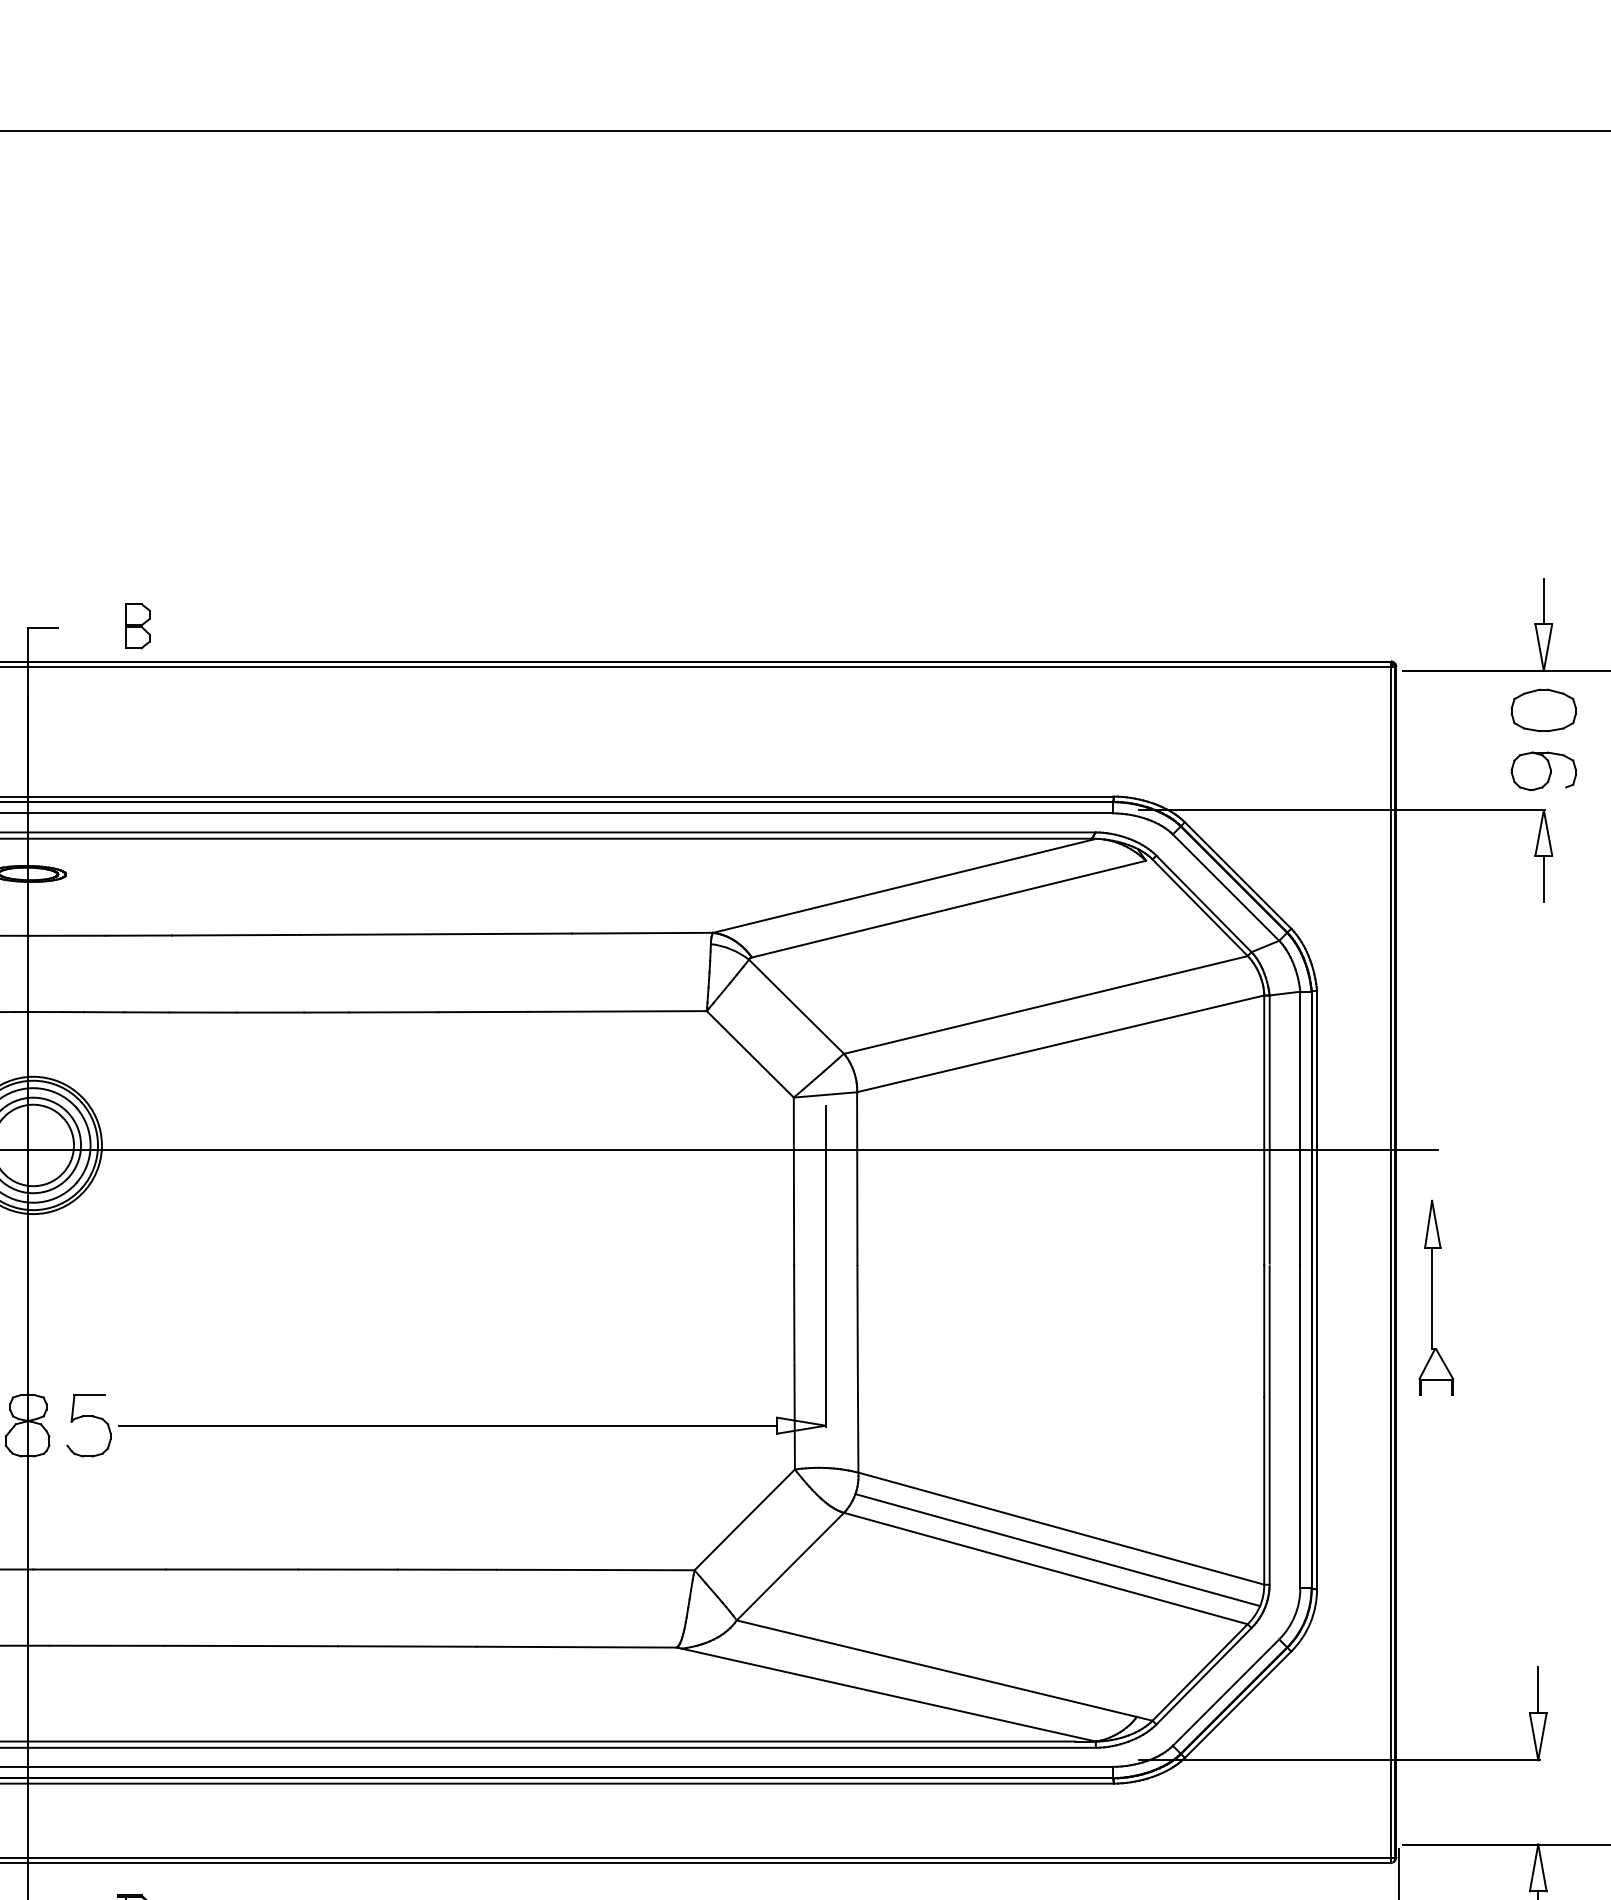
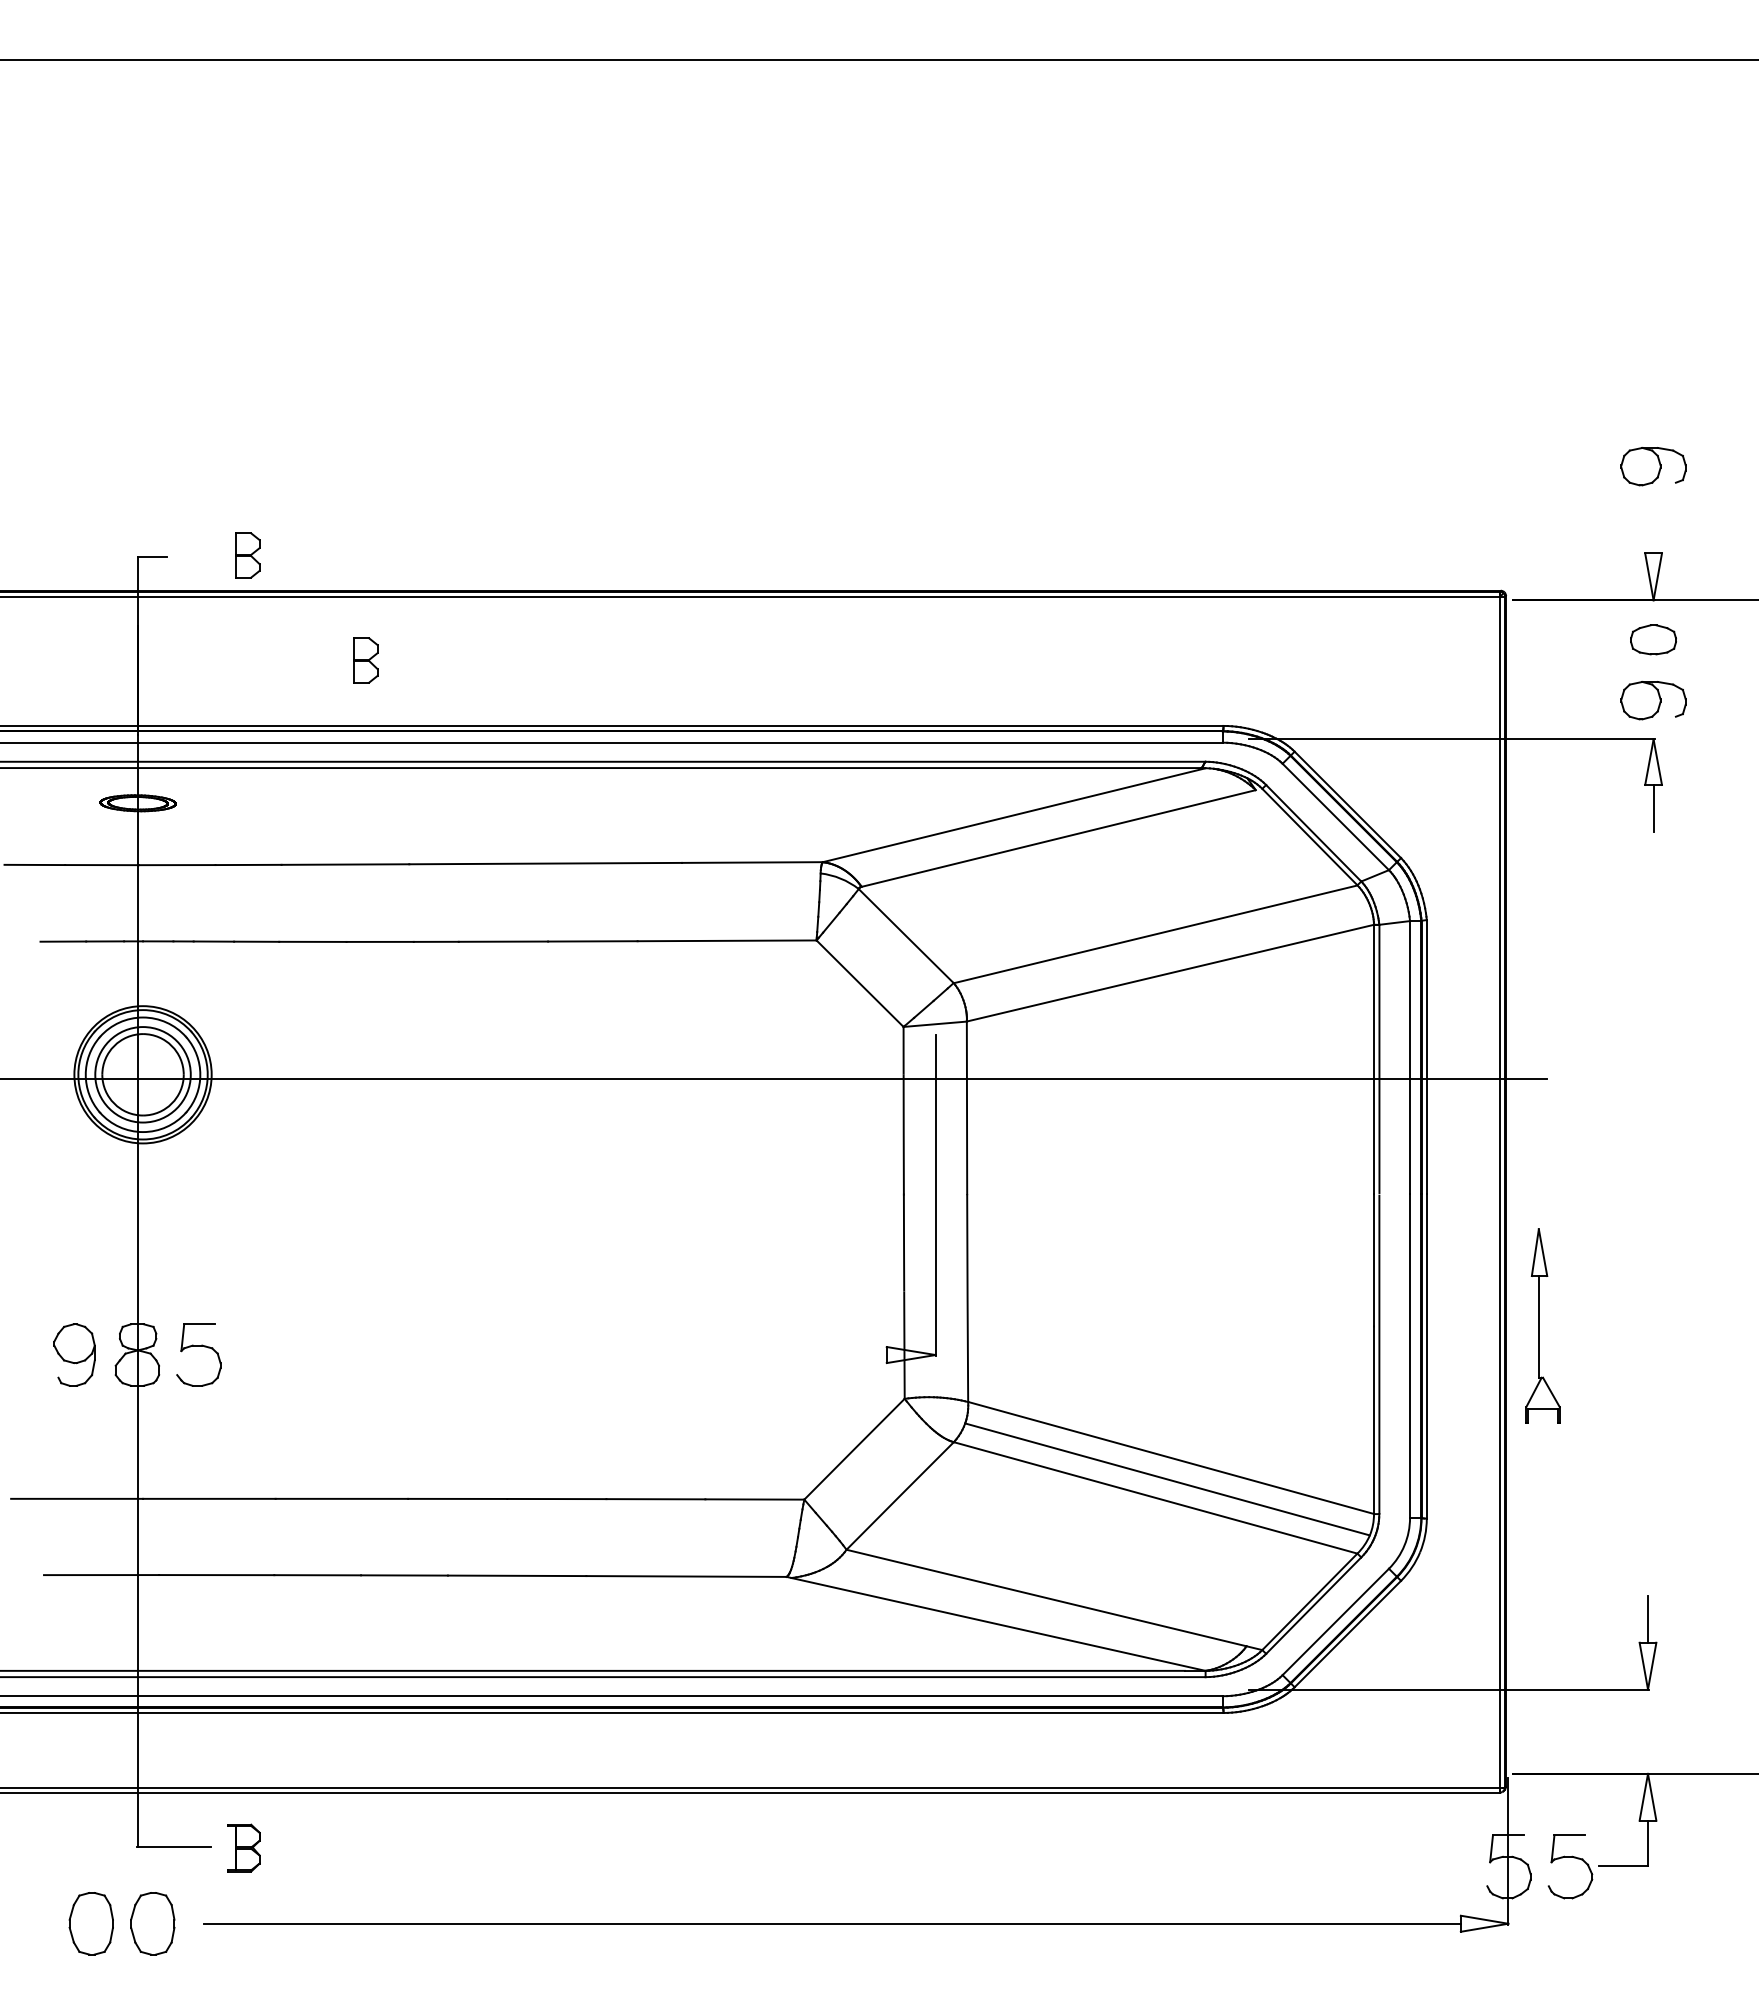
part: (1543, 537) -> (1653, 466), added
line: (1543, 601) -> (1653, 530), removed
part: (1543, 710) -> (1653, 639), size x0.7
part: (255, 731) -> (365, 660), added
part: (1435, 1297) -> (1542, 1325), moved
line: (447, 1426) -> (557, 1355), removed

